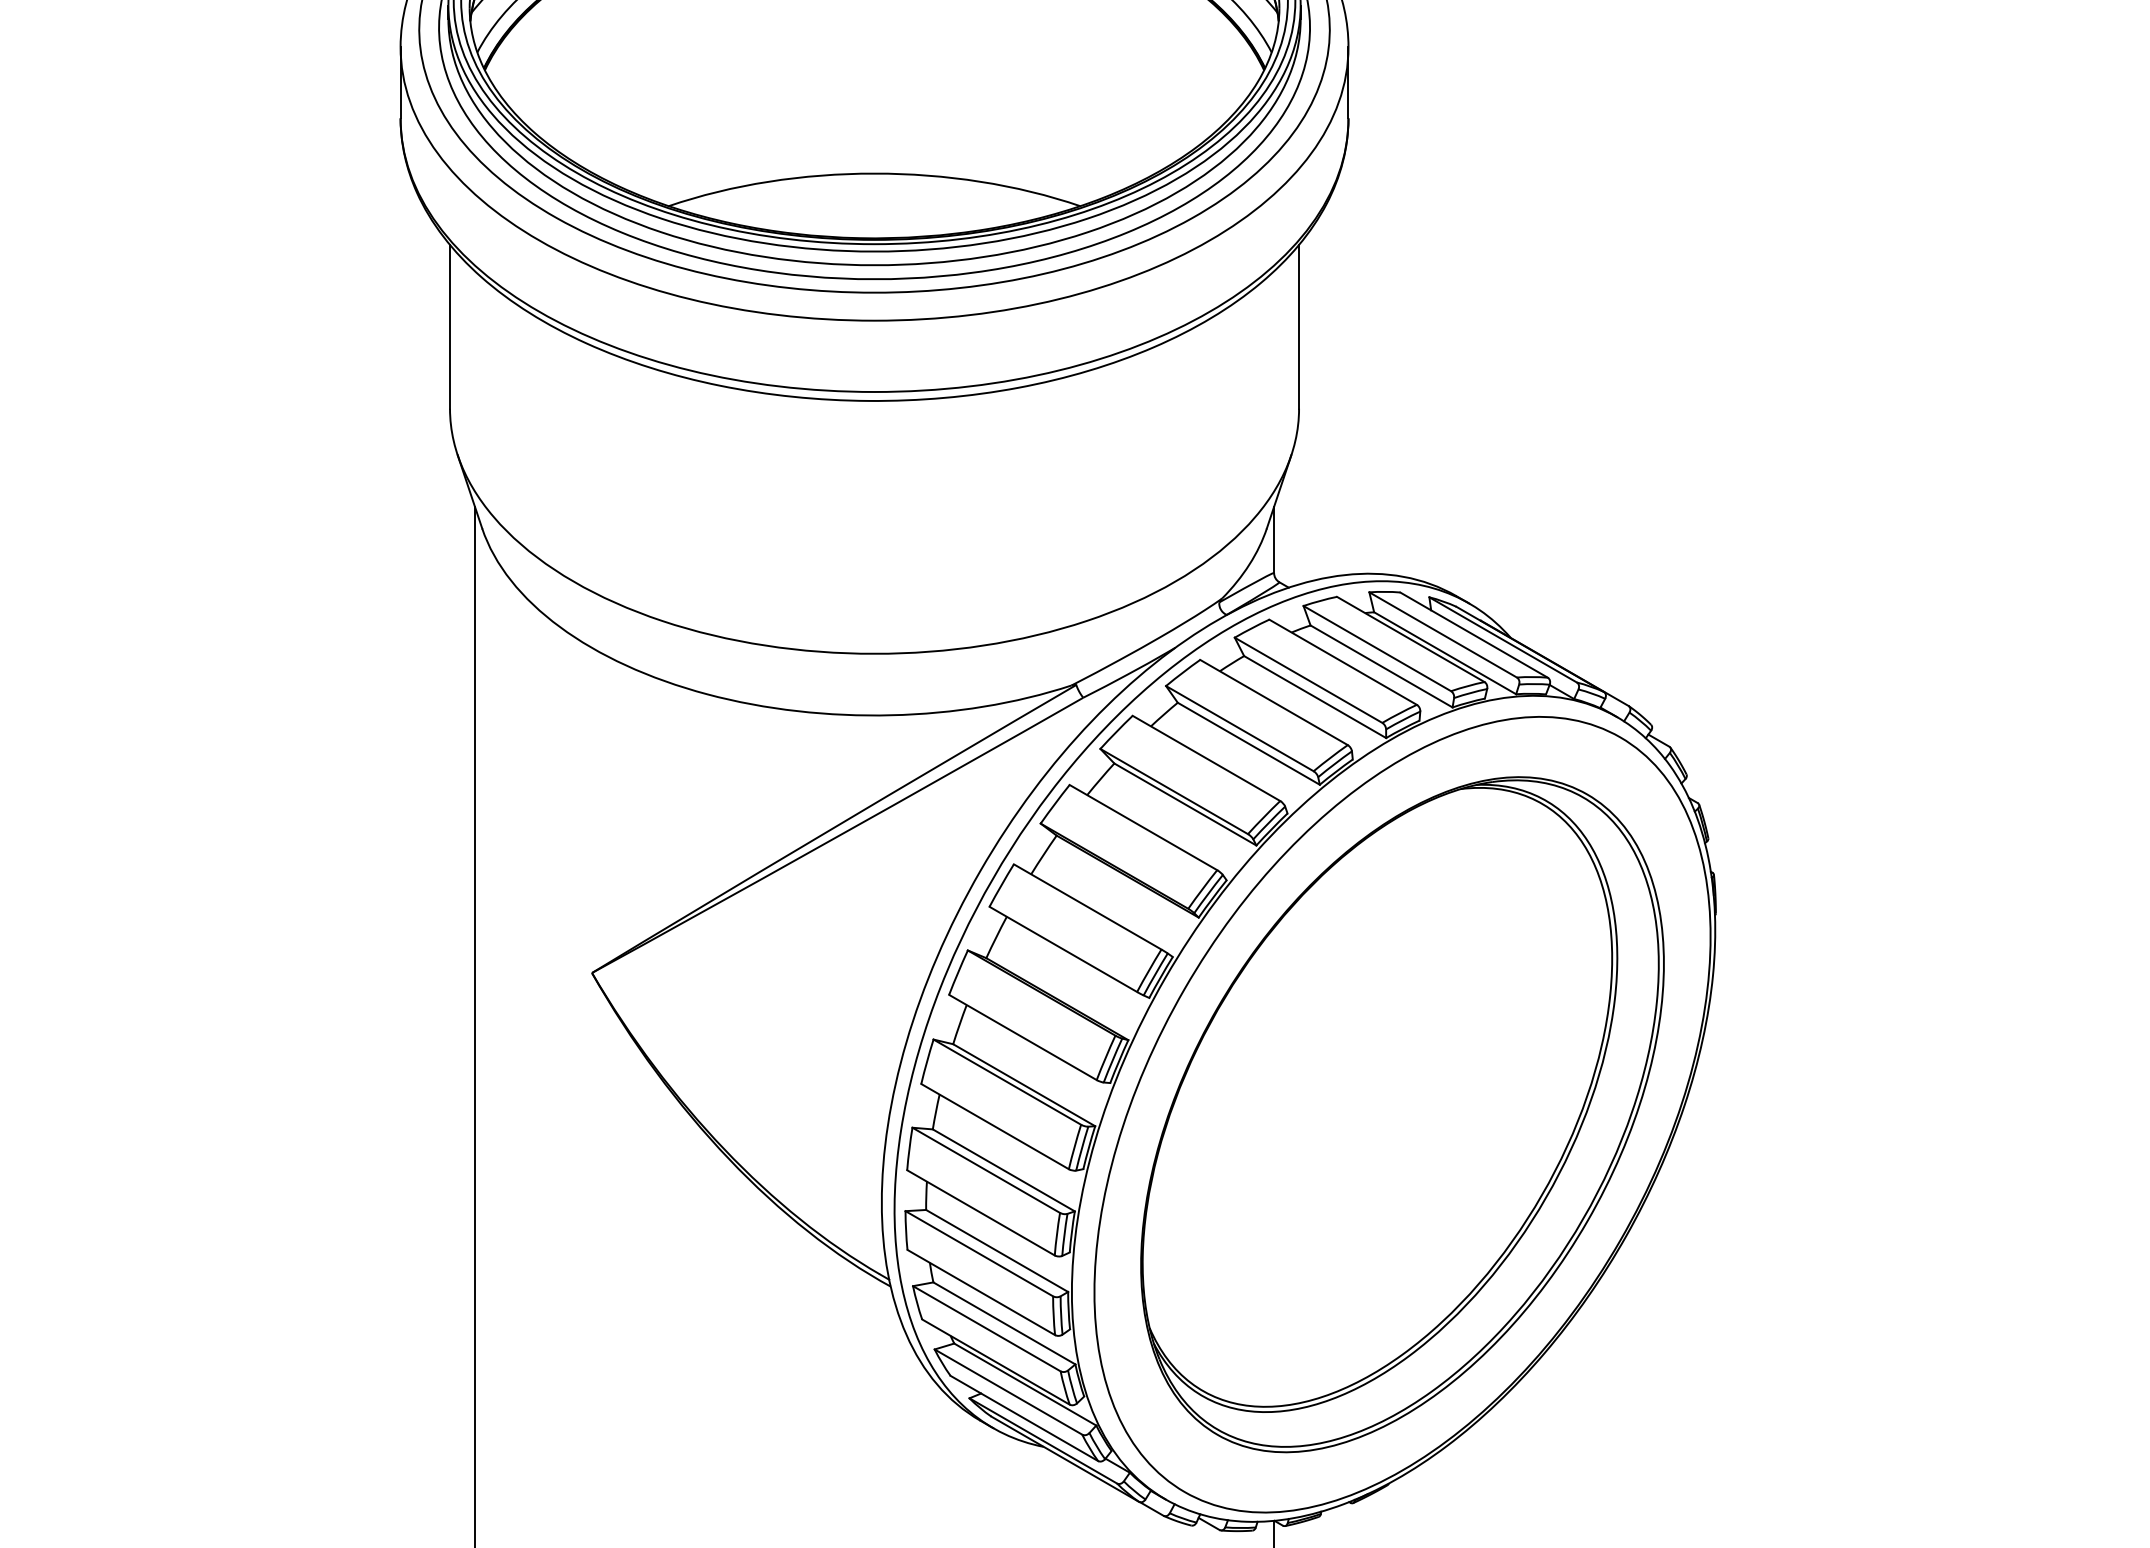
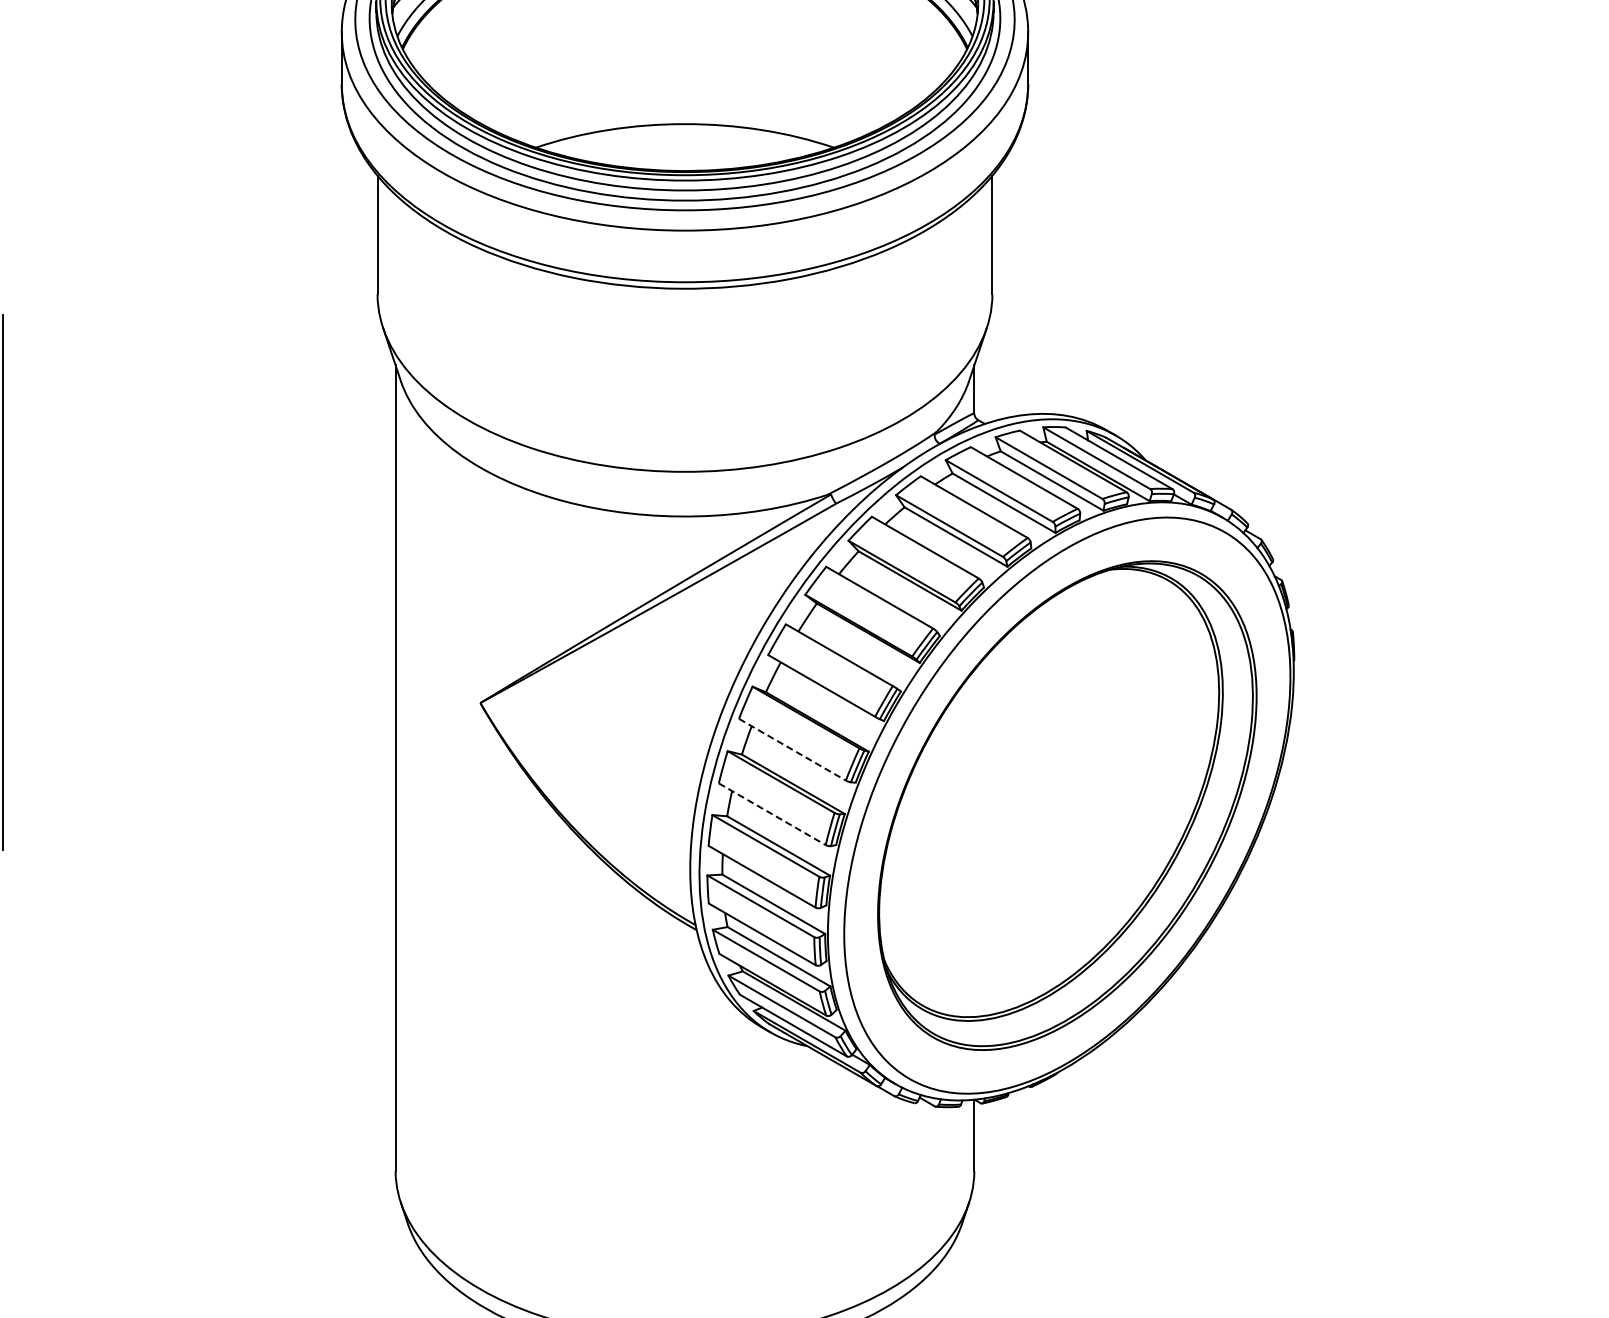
line: (1023, 1037) -> (792, 749), solid -> dashed
line: (995, 1126) -> (772, 814), solid -> dashed

